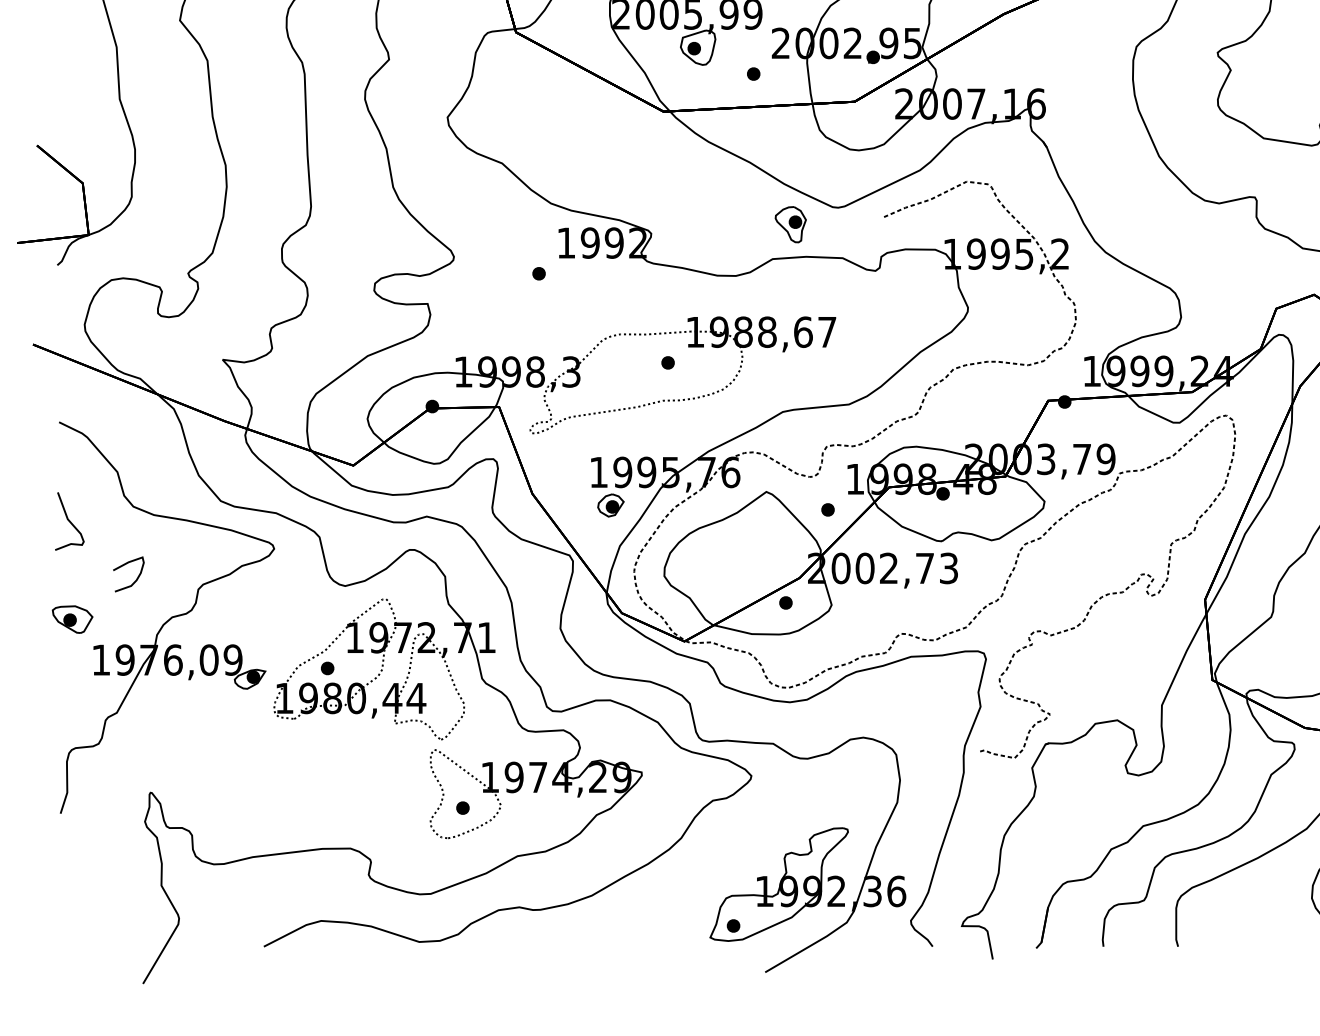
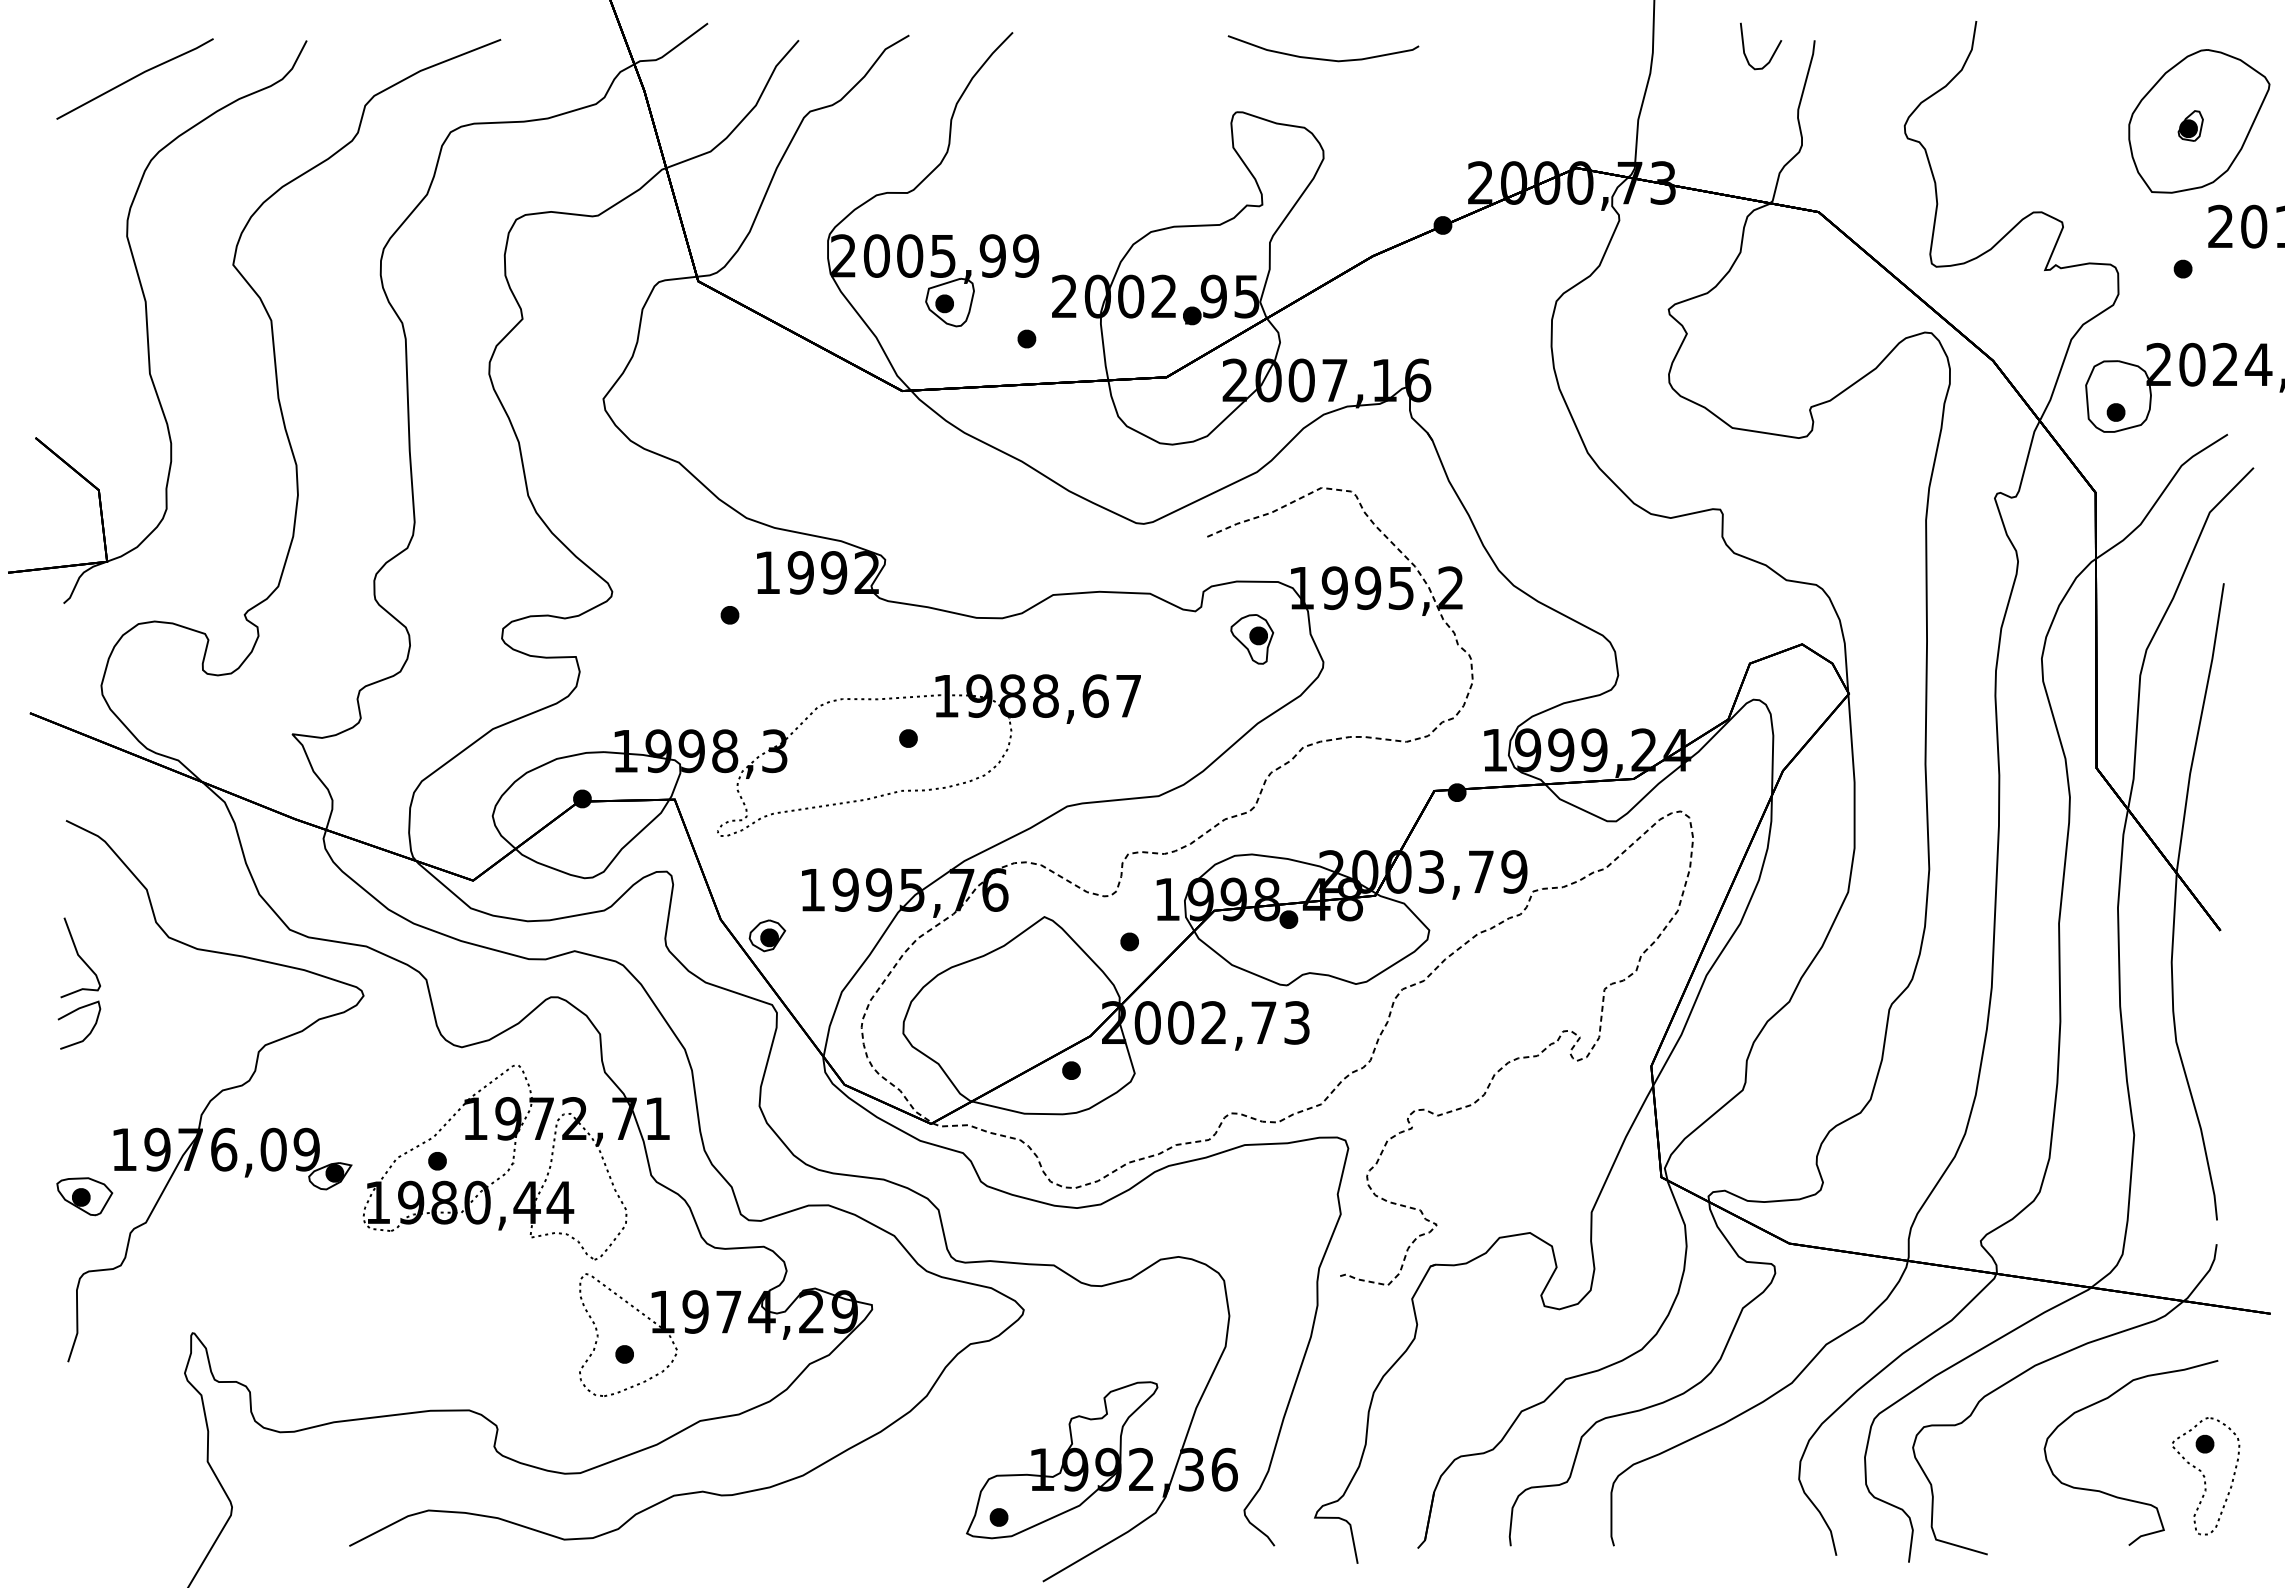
part: (790, 224) -> (1252, 639), moved
part: (610, 505) -> (767, 935), moved
curve: (136, 578) -> (90, 1030), moved
part: (72, 619) -> (84, 1196), moved

